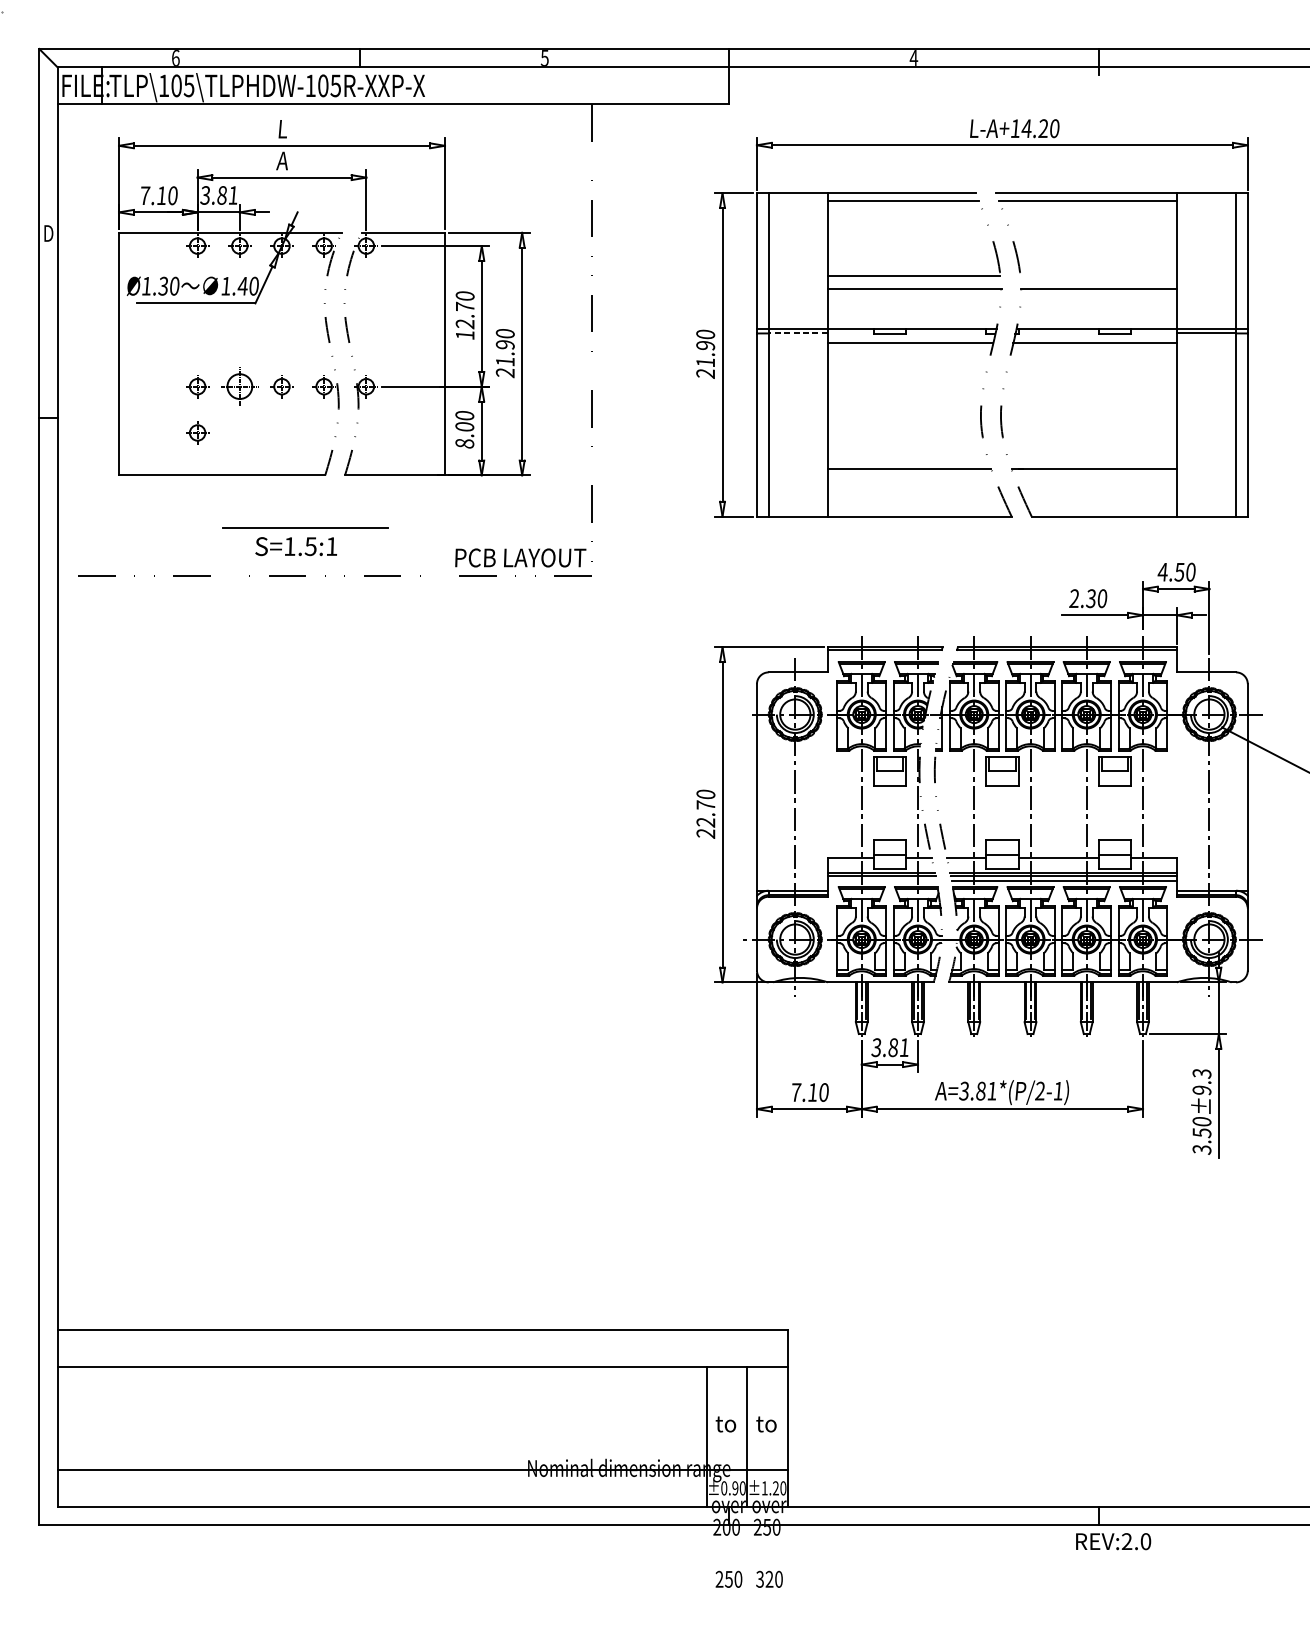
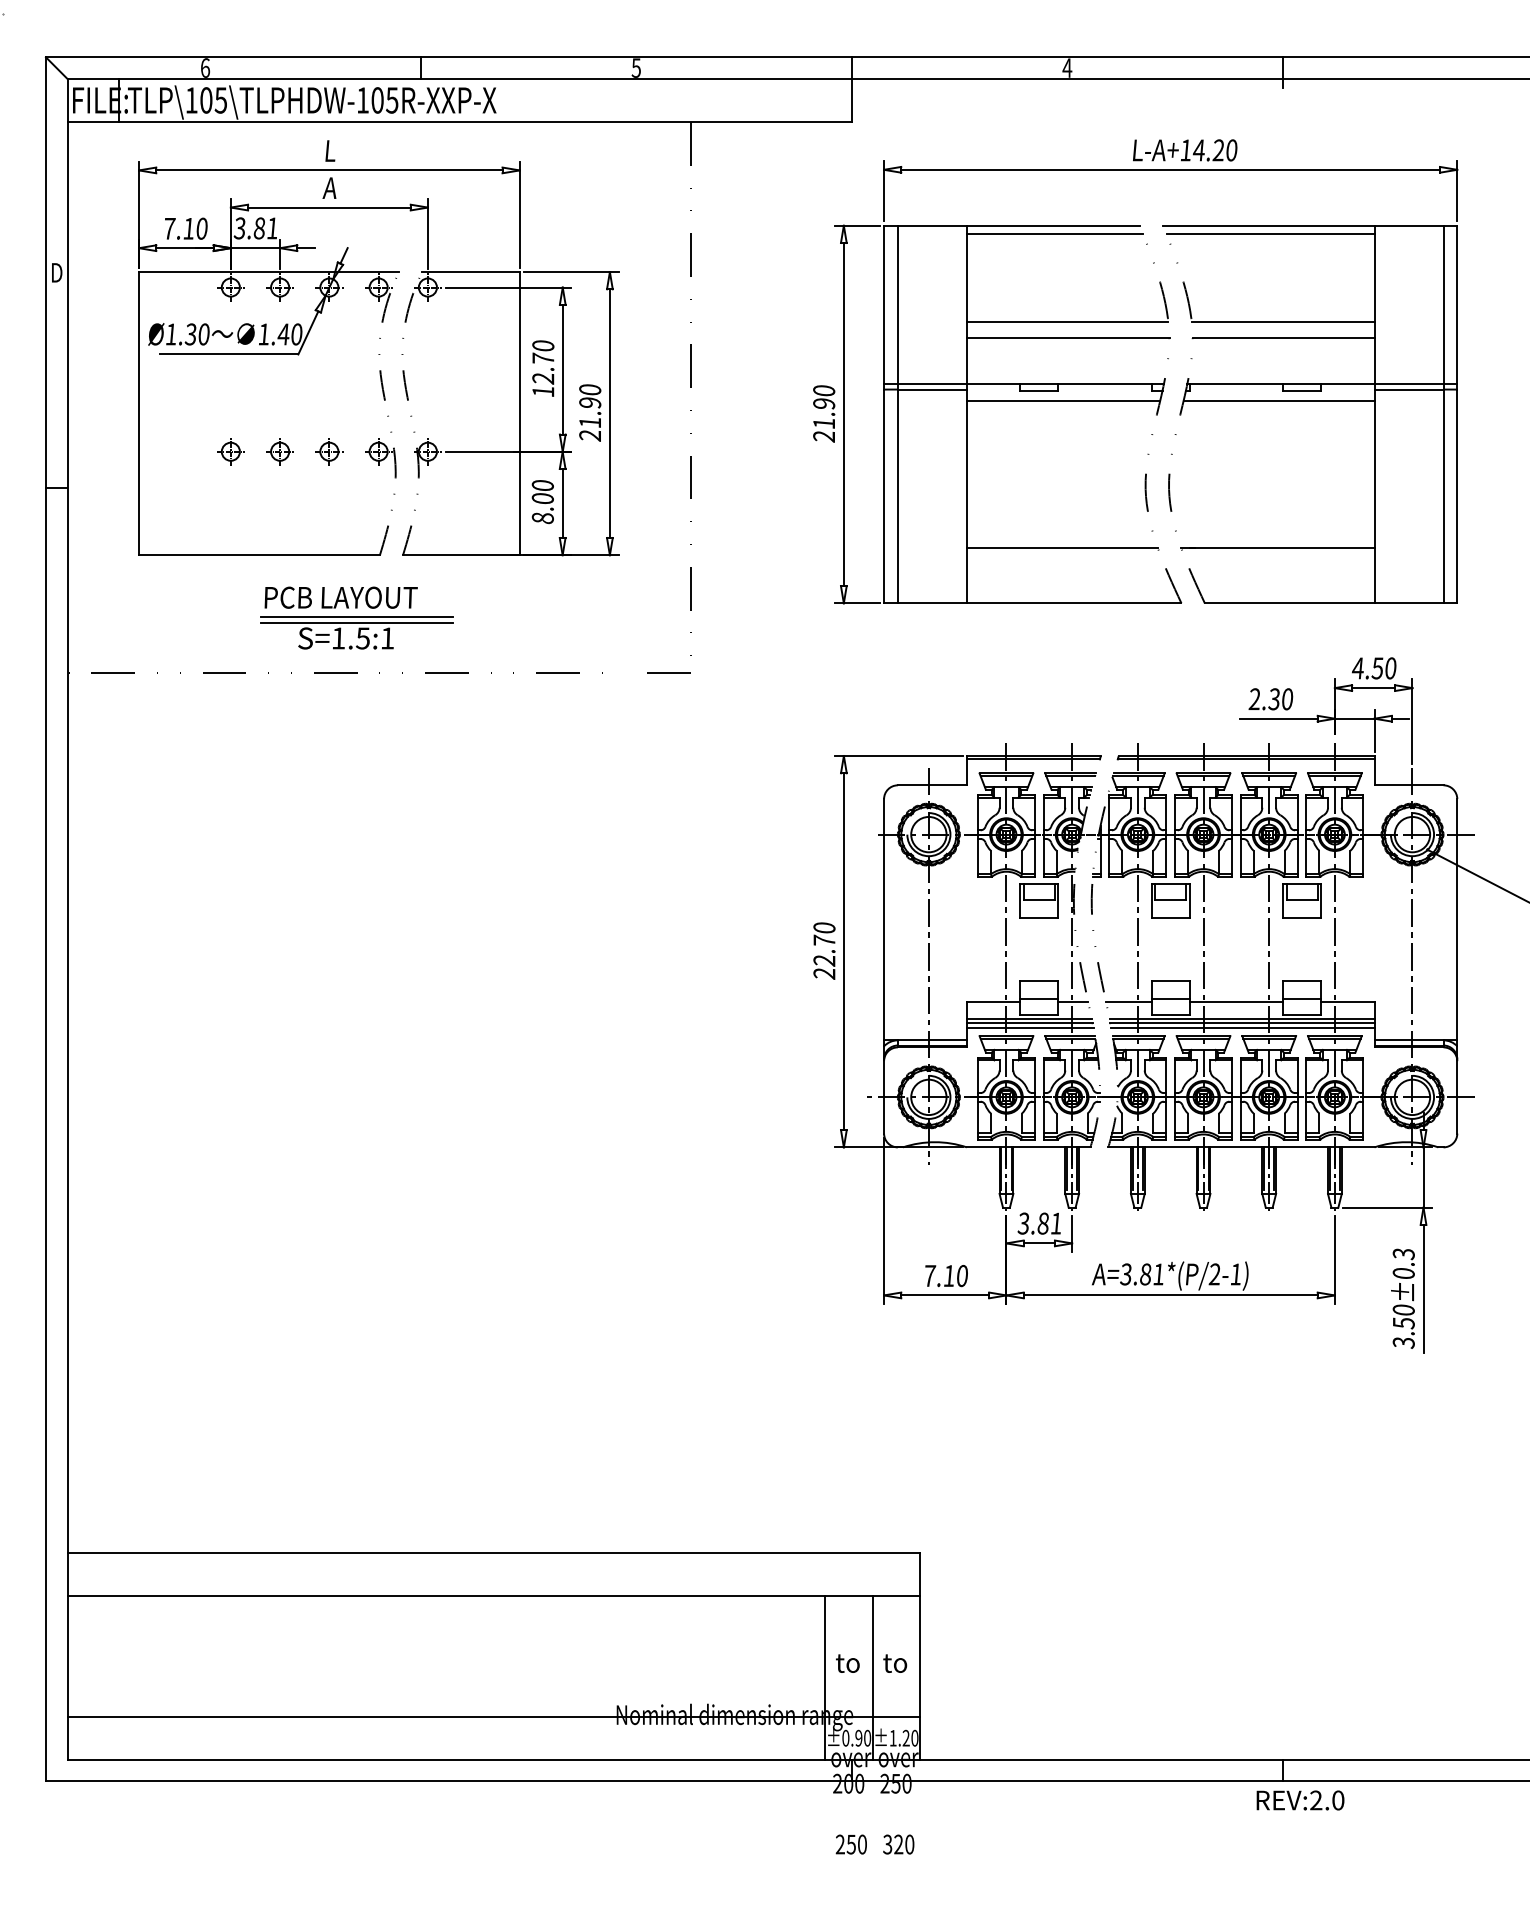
line: (1098, 276) -> (1282, 322), added
line: (797, 333) -> (931, 389), dashed -> solid
part: (239, 386) -> (279, 451), size x0.62
part: (197, 432) -> (230, 505), removed
line: (305, 532) -> (356, 622), added
text: (520, 557) -> (340, 597), moved
line: (881, 880) -> (1029, 1028), added
text: (1201, 1090) -> (1403, 1273), 3.50±9.3 -> 3.50±0.3

